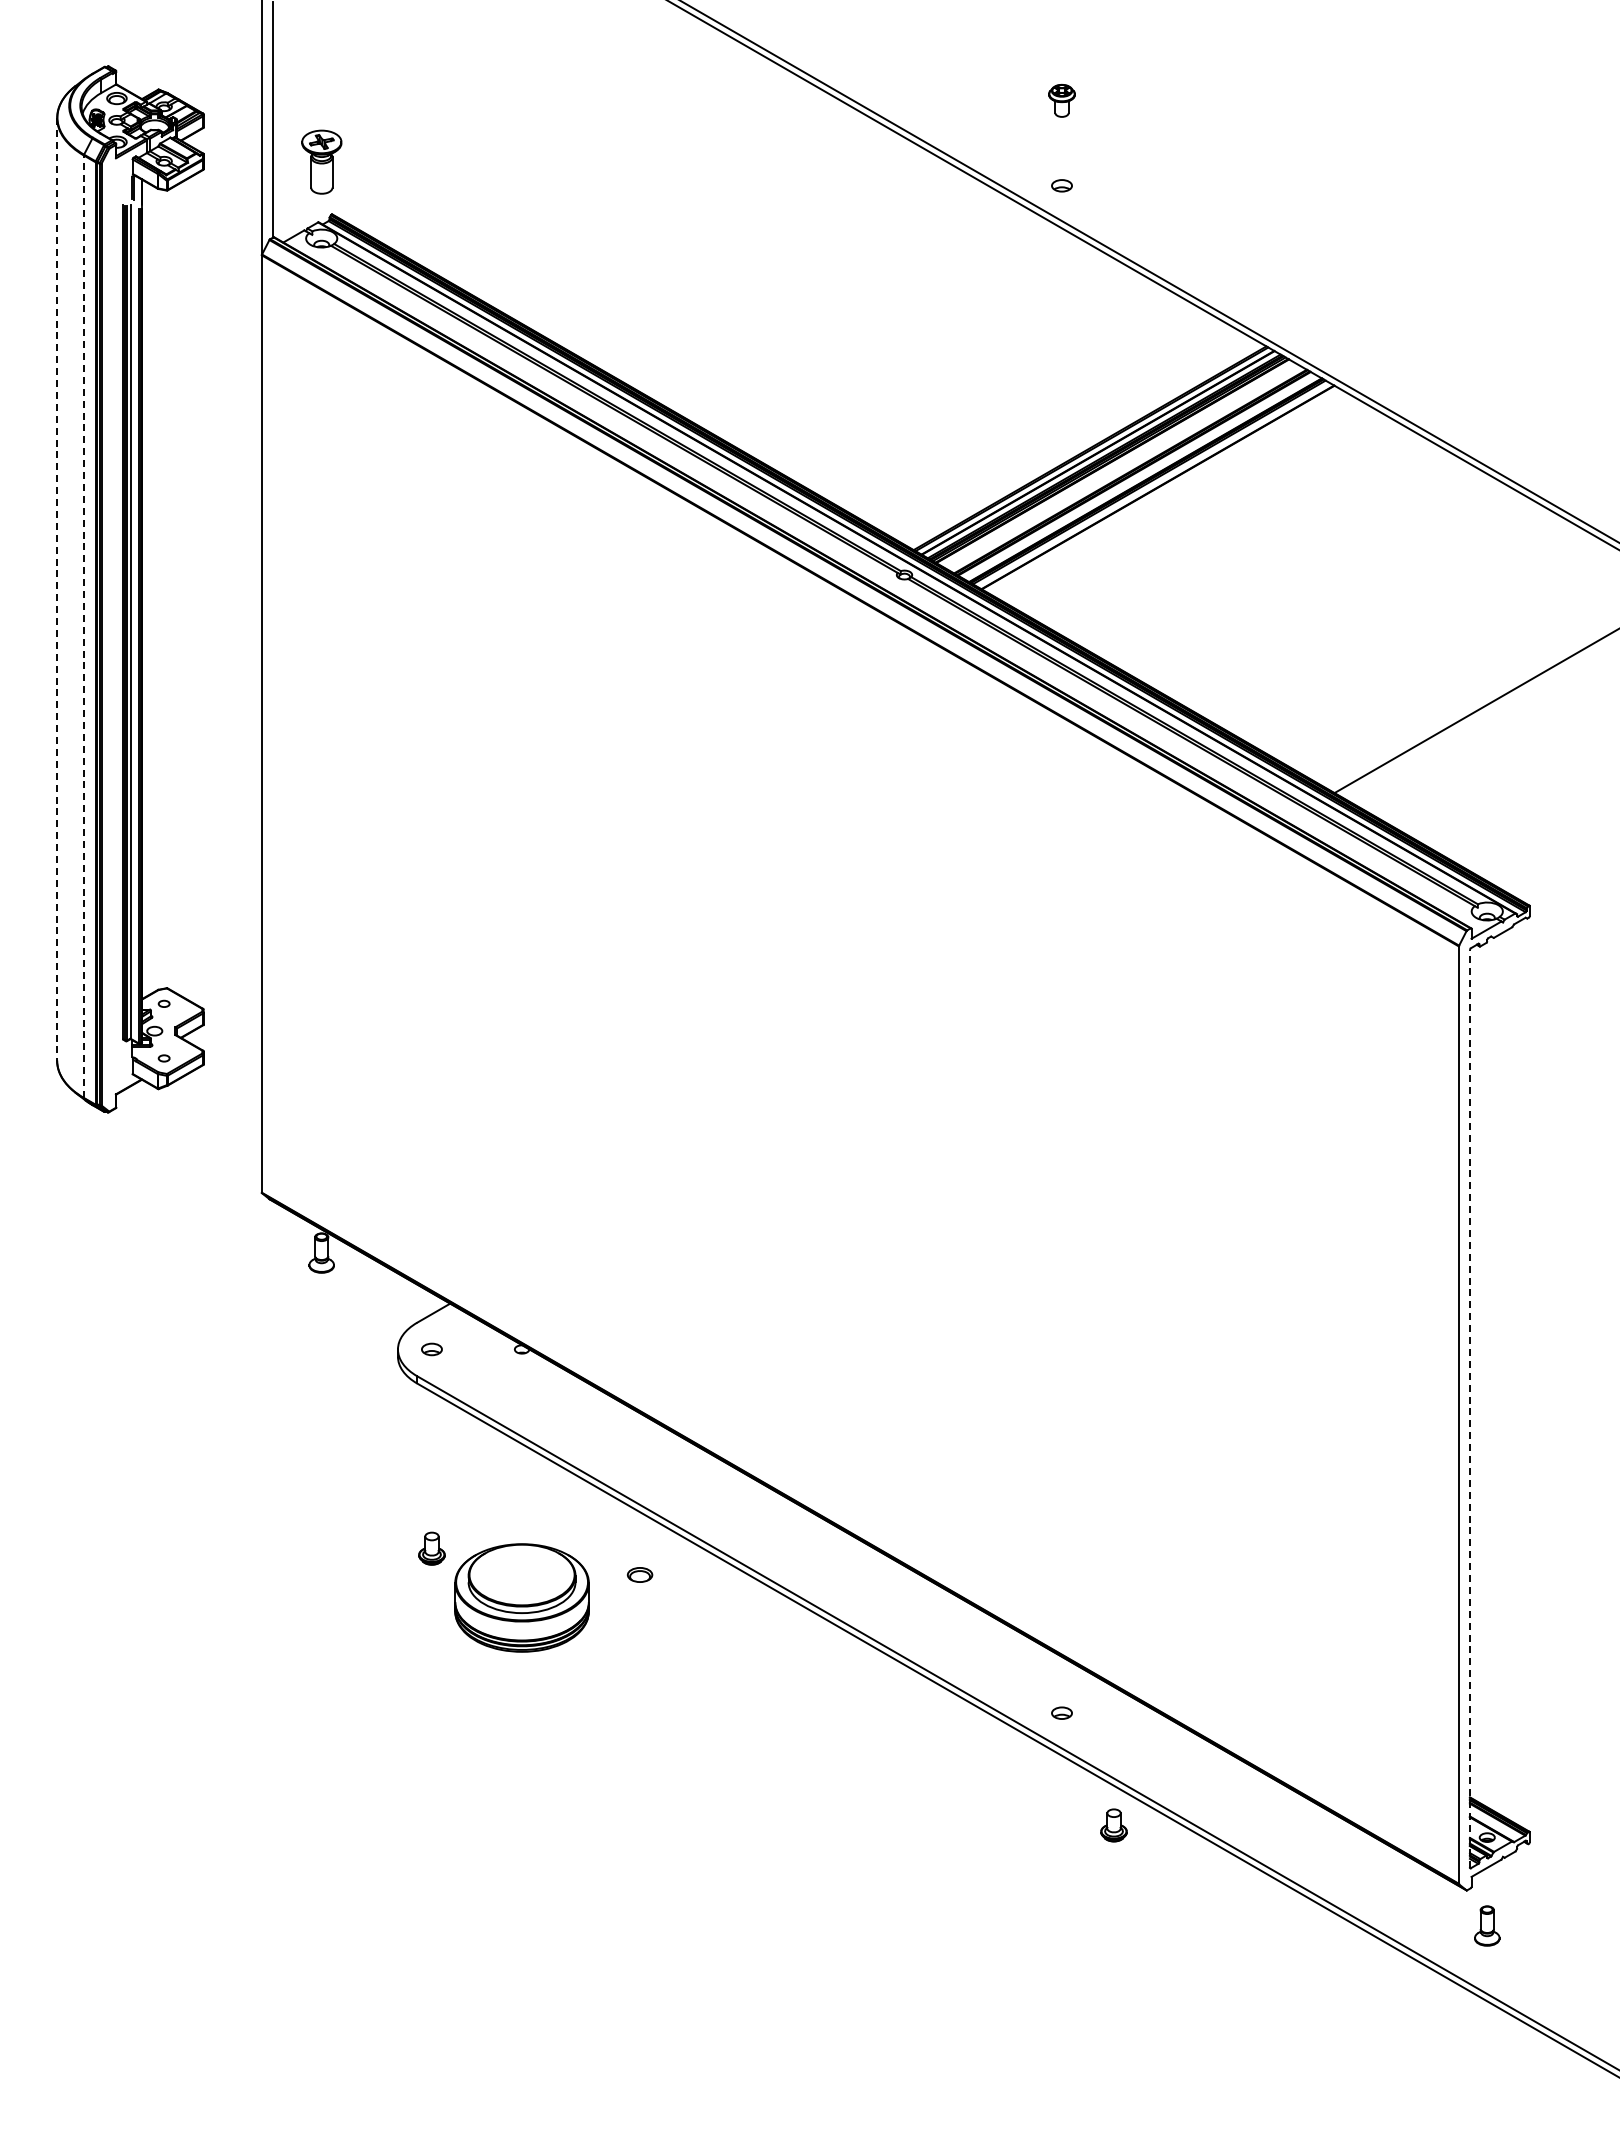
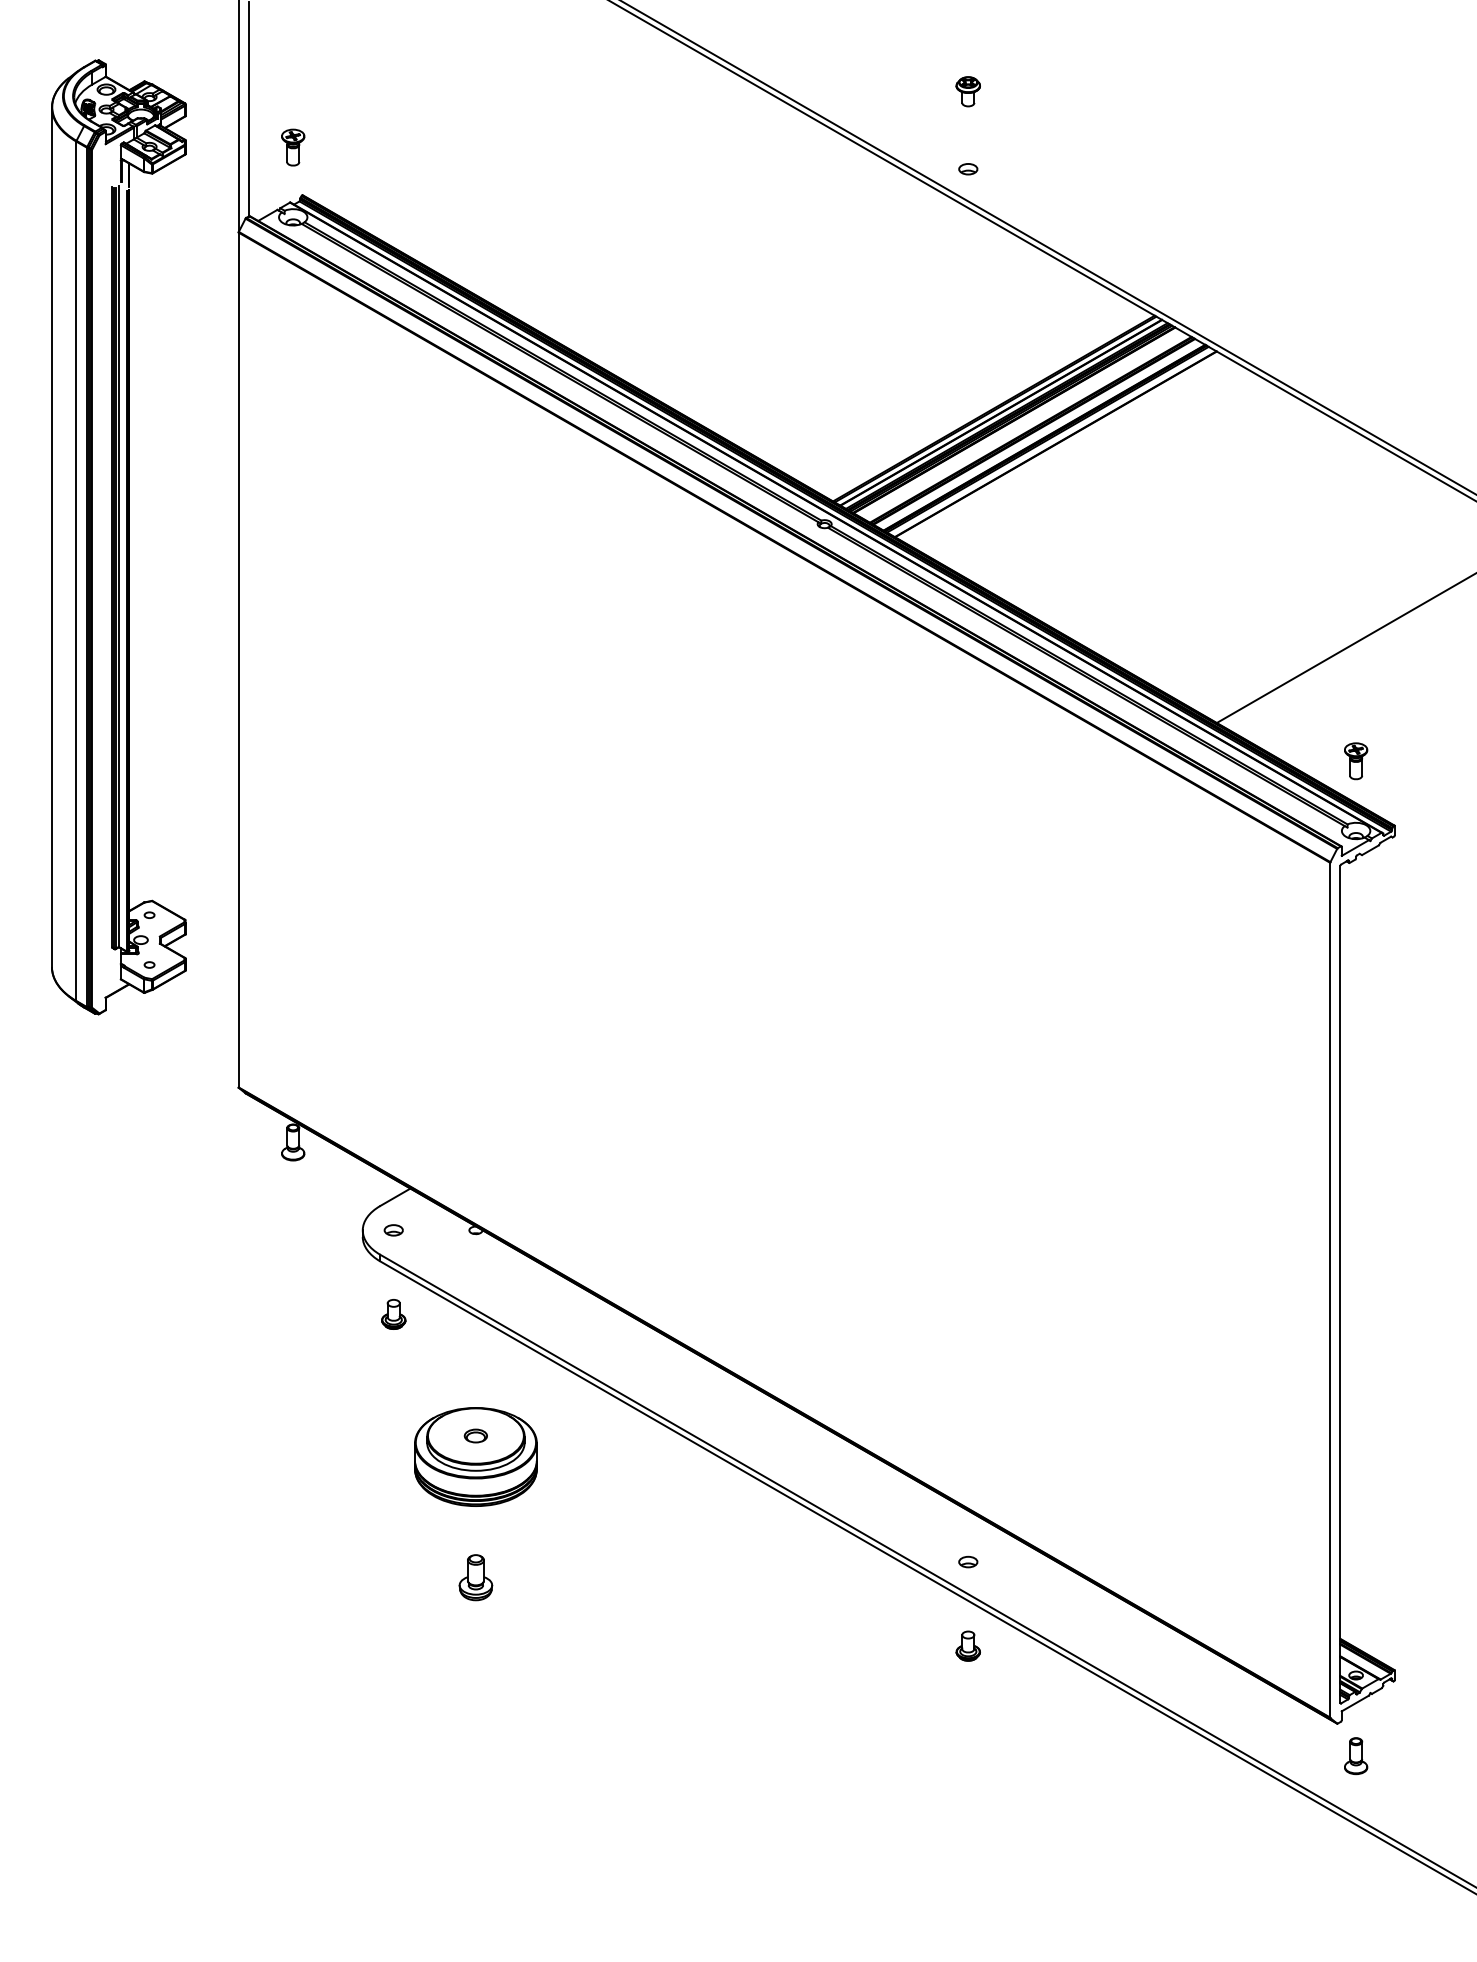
part: (321, 161) -> (293, 147), size x0.62
line: (57, 589) -> (52, 537), dashed -> solid
line: (83, 626) -> (76, 571), dashed -> solid
part: (1487, 834) -> (1356, 760), added
line: (1469, 1408) -> (1339, 1284), dashed -> solid
part: (431, 1548) -> (393, 1314), moved
part: (640, 1574) -> (476, 1435), moved
part: (521, 1729) -> (475, 1576), added
part: (1113, 1825) -> (967, 1646), moved

